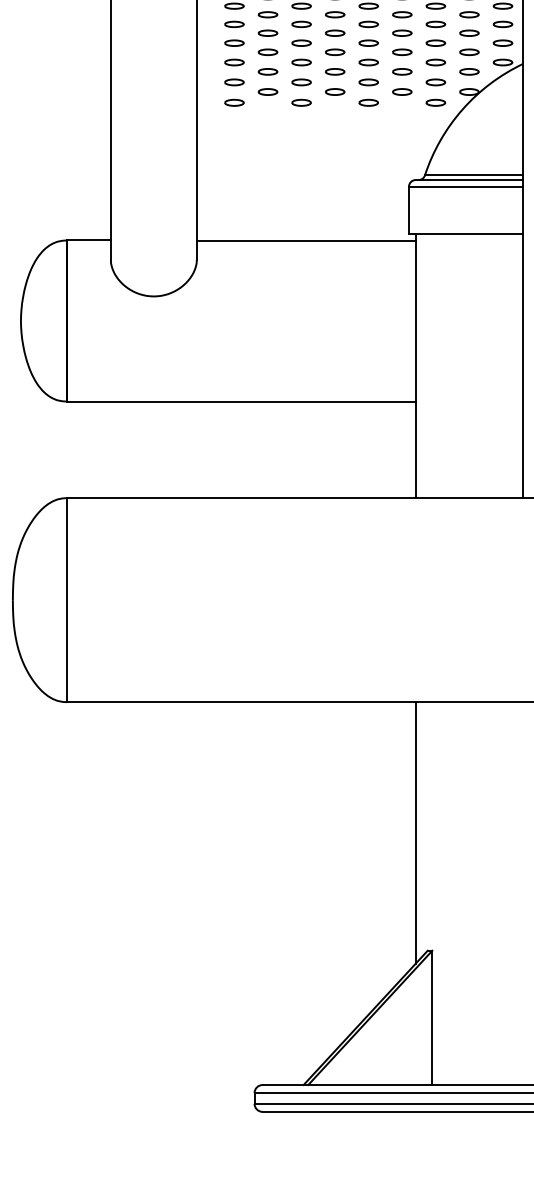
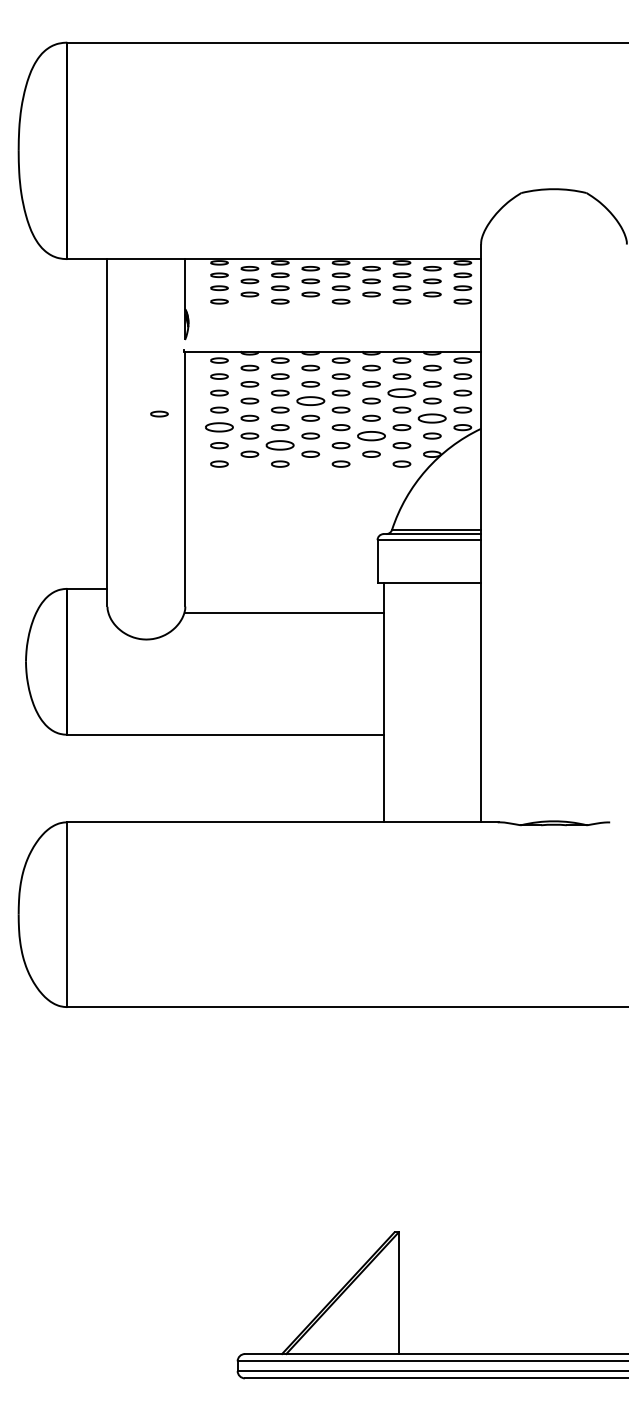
part: (435, 23) -> (401, 392), size x1.6
part: (334, 32) -> (310, 400), size x1.6
part: (168, 46) -> (159, 413), added
part: (469, 51) -> (432, 417), size x1.6
part: (234, 62) -> (219, 427), size x1.6
part: (402, 71) -> (371, 435), size x1.6
part: (301, 82) -> (280, 445), size x1.6
line: (306, 241) -> (284, 613), moved
line: (415, 832) -> (383, 1125), removed

